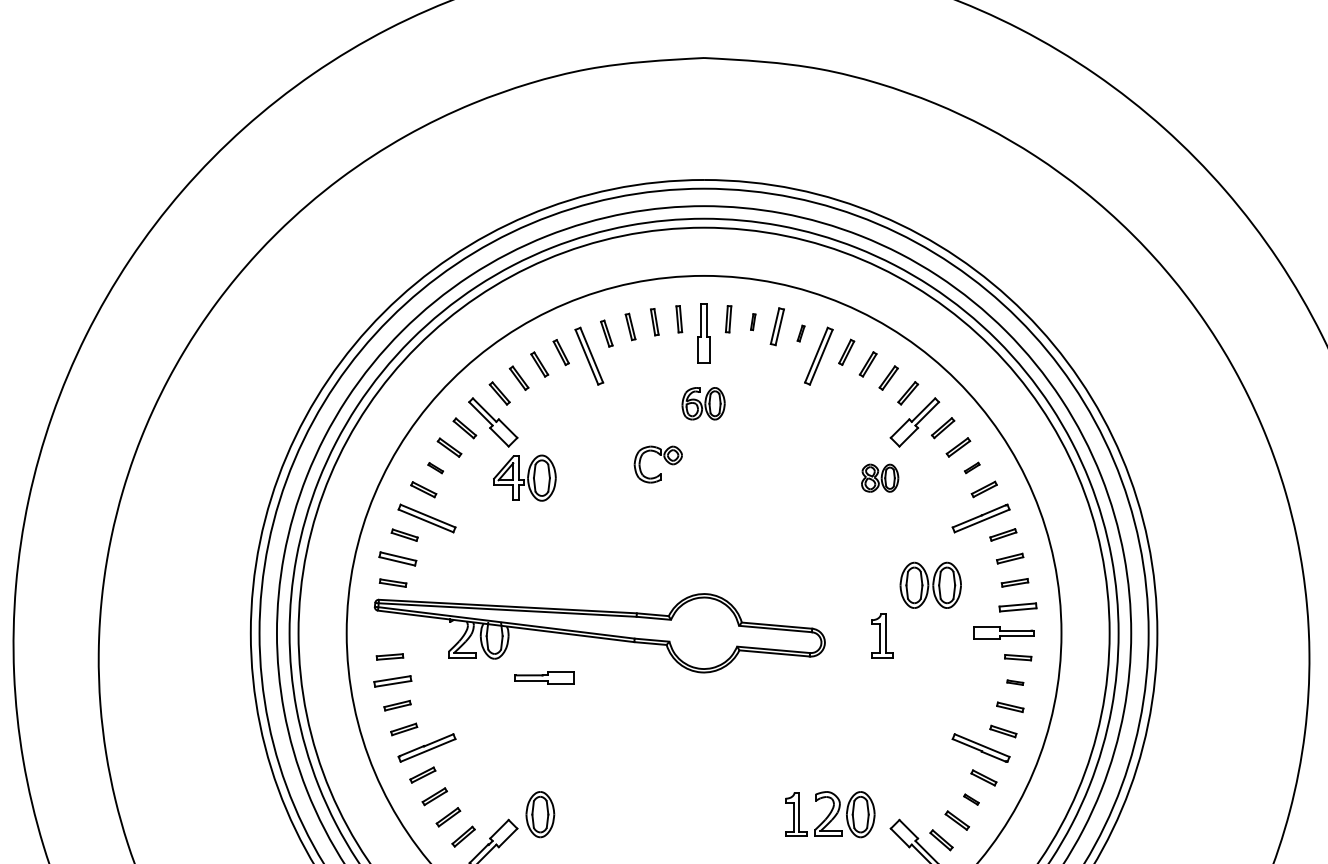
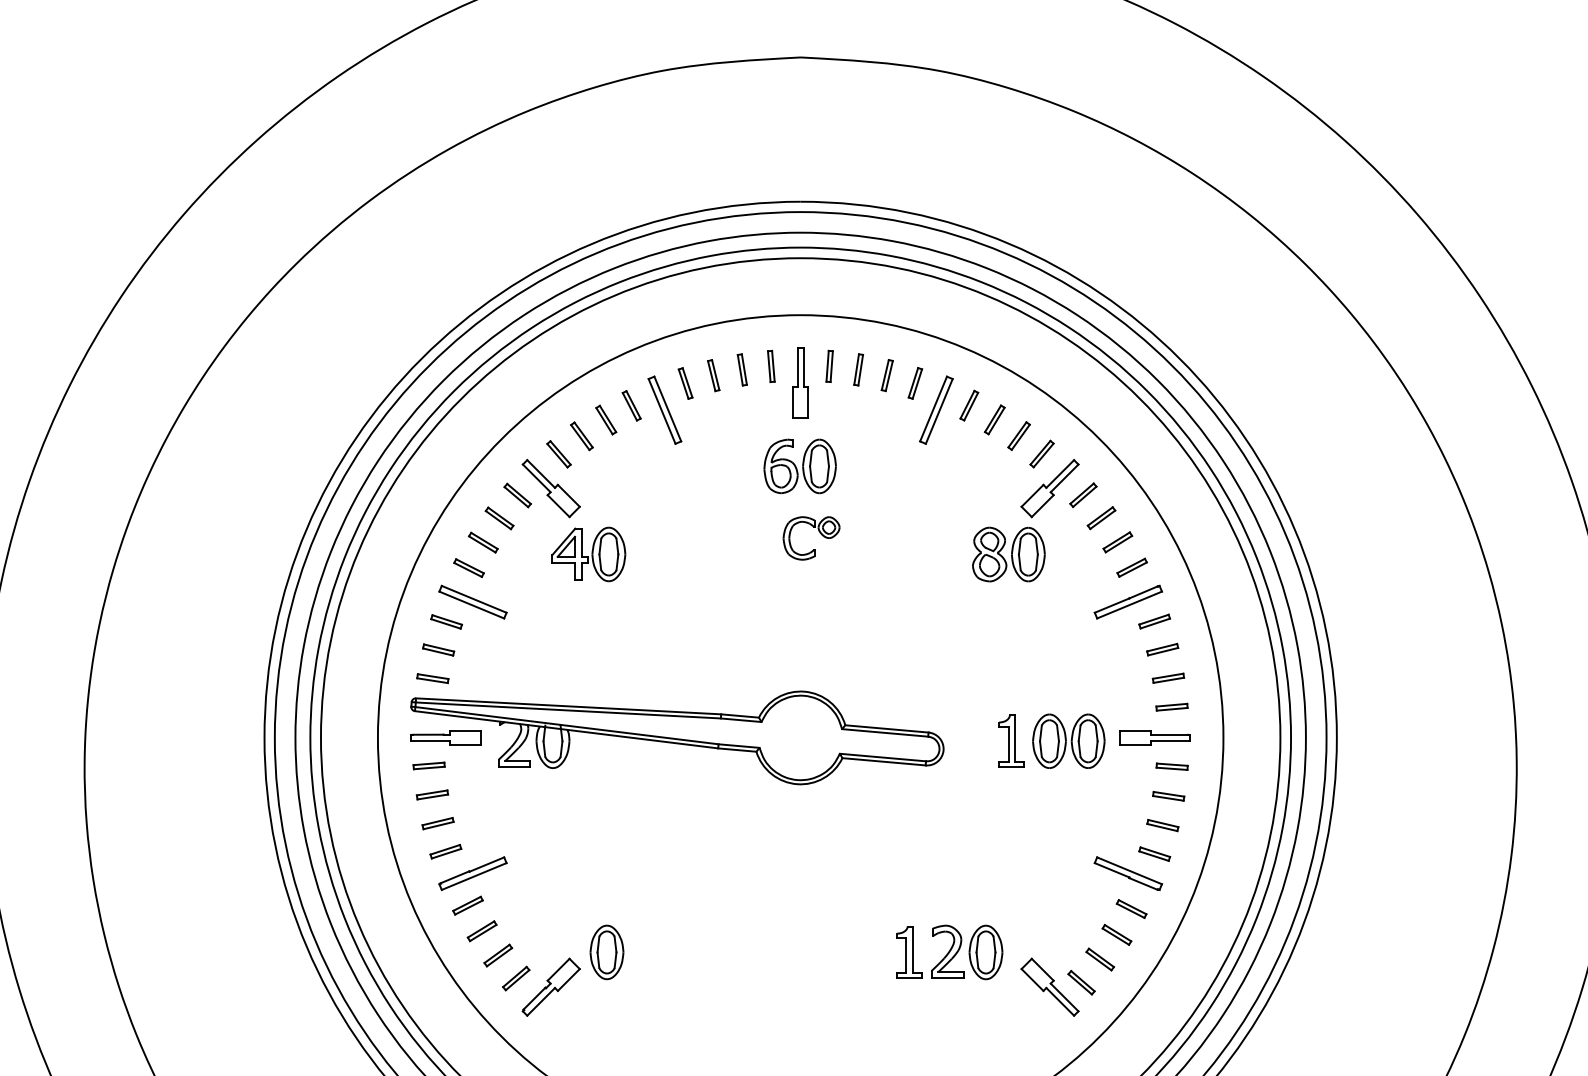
part: (752, 321) -> (858, 369), size x1.67
part: (776, 326) -> (886, 375), size x0.71
part: (801, 333) -> (915, 383), size x1.67
part: (703, 403) -> (799, 466), size x1.43
part: (665, 460) -> (819, 533), moved
part: (435, 468) -> (482, 542), size x1.67
part: (971, 468) -> (1117, 542), size x1.67
part: (879, 478) -> (1008, 554), size x1.67
part: (397, 558) -> (438, 649), size x0.71
part: (930, 584) -> (1068, 740), moved
part: (1017, 606) -> (1171, 706), size x0.71
part: (544, 677) -> (445, 737), moved
part: (392, 681) -> (432, 794), size x0.71
part: (1015, 682) -> (1168, 796), size x1.67
part: (971, 799) -> (1116, 934), size x1.67

